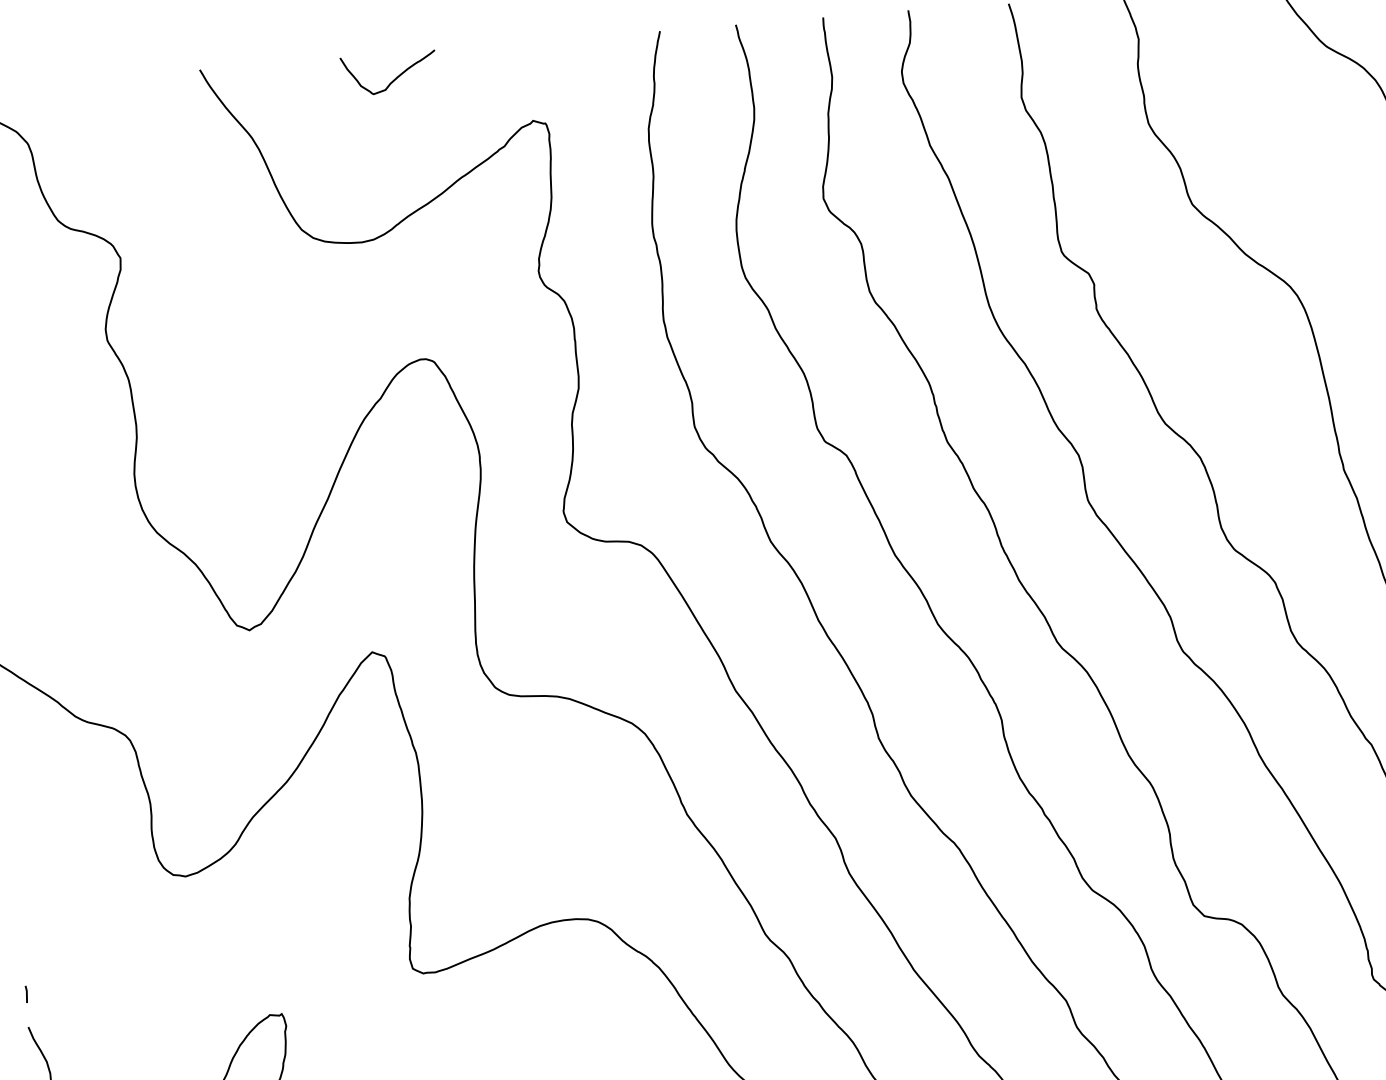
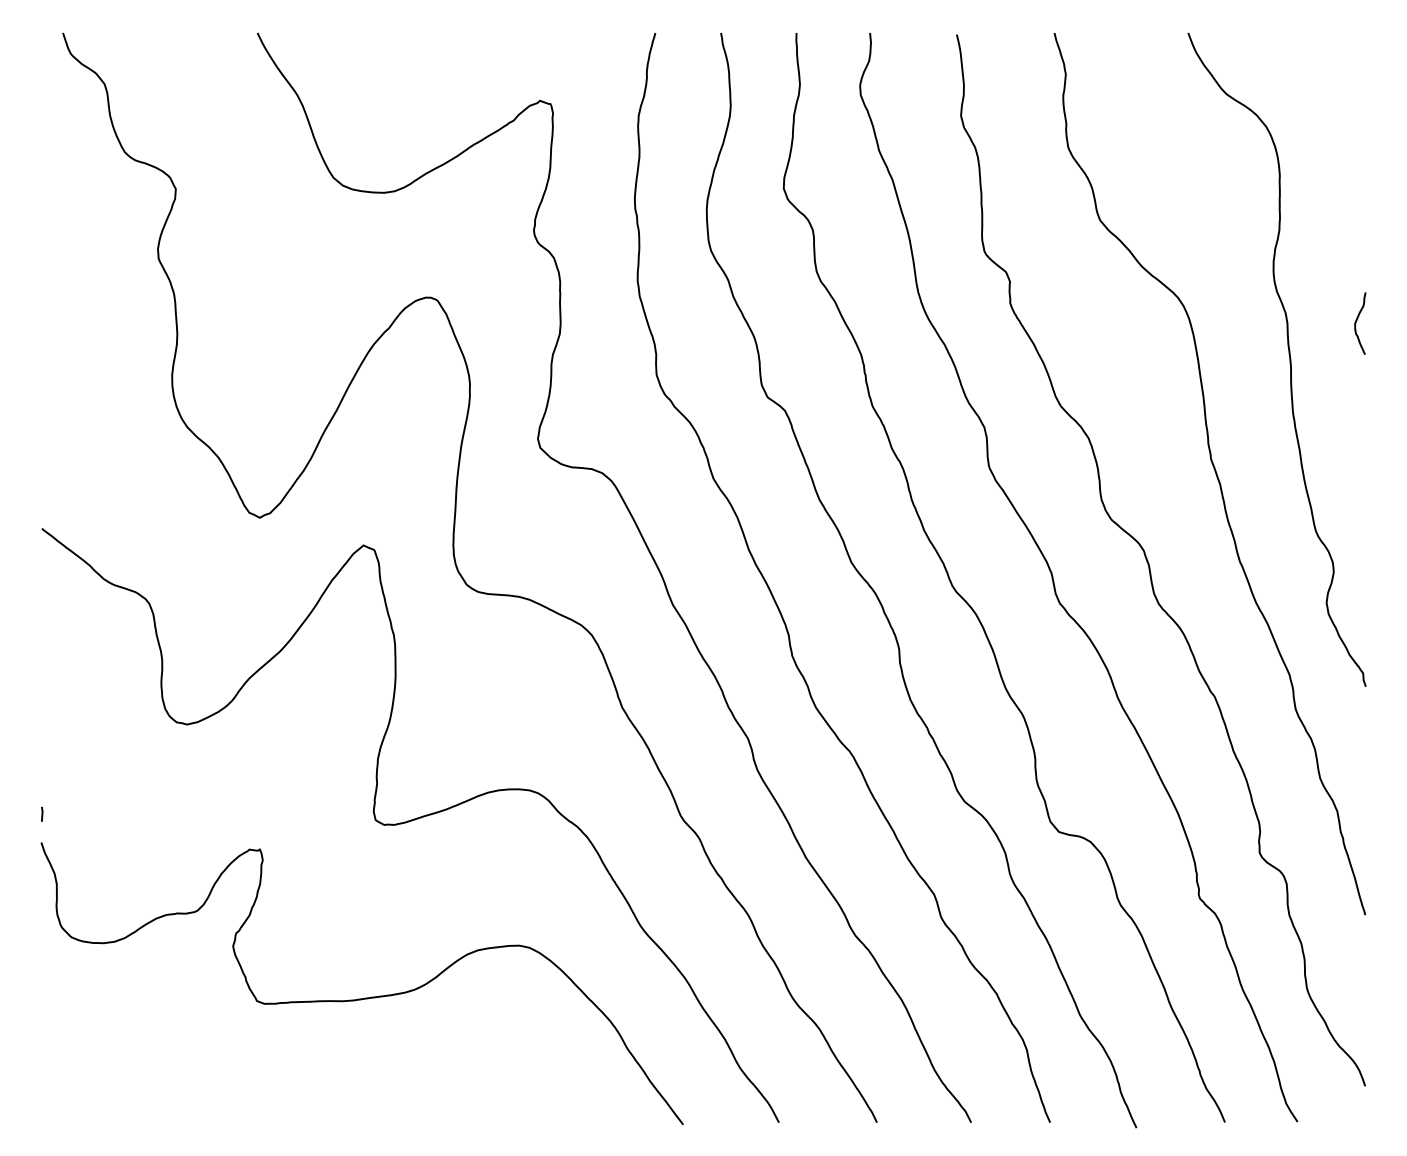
curve: (392, 79) -> (422, 55), removed

